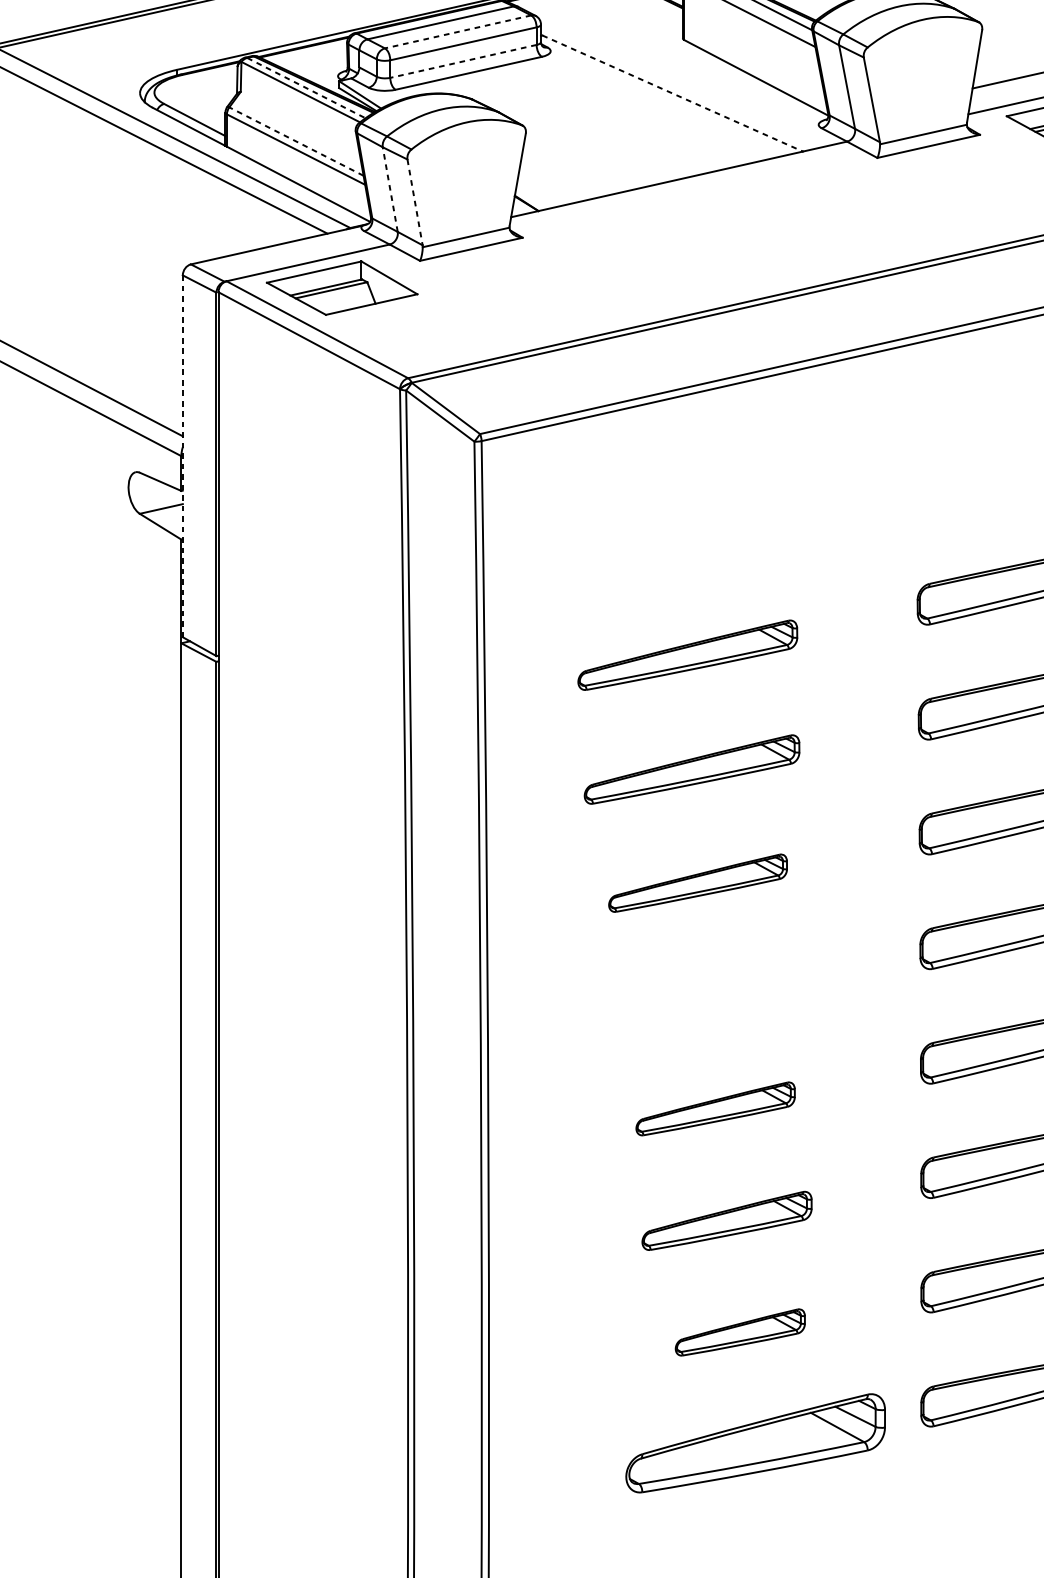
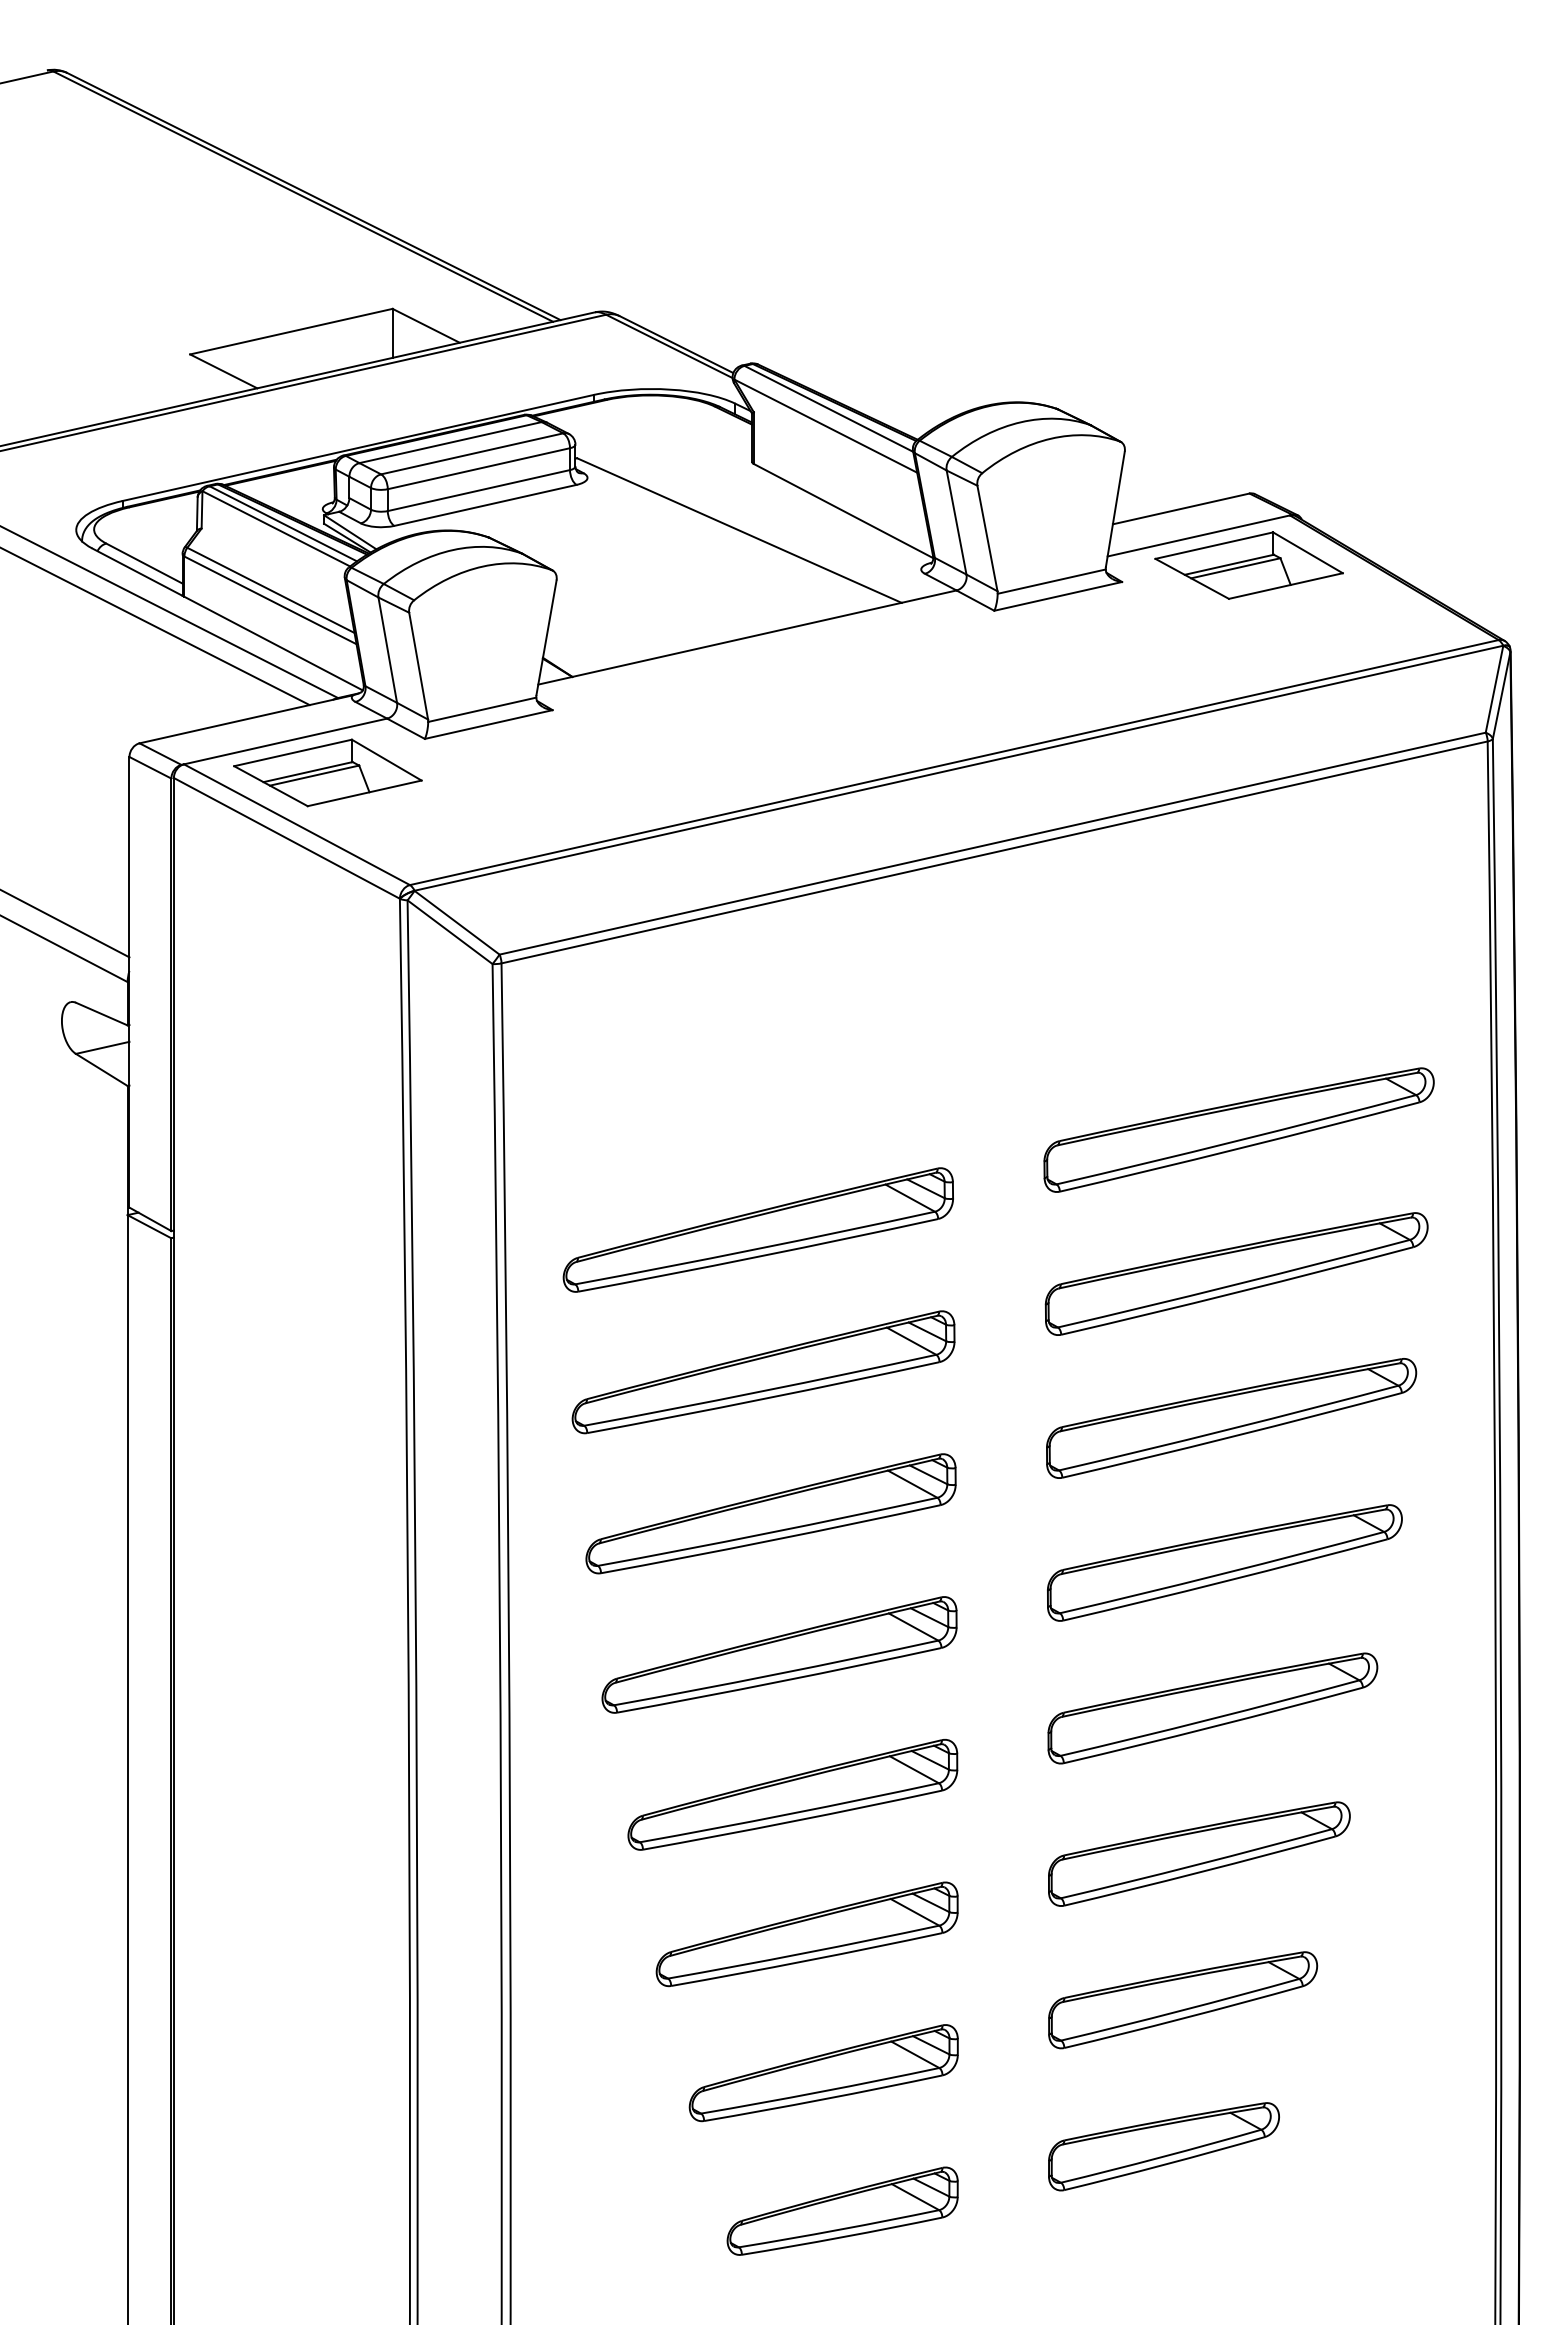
line: (457, 31) -> (471, 453), dashed -> solid
line: (463, 61) -> (478, 490), dashed -> solid
line: (306, 87) -> (283, 523), dashed -> solid
line: (672, 93) -> (739, 530), dashed -> solid
line: (296, 141) -> (270, 590), dashed -> solid
line: (390, 189) -> (387, 649), dashed -> solid
line: (414, 202) -> (418, 666), dashed -> solid
line: (182, 455) -> (129, 981), dashed -> solid
part: (687, 654) -> (757, 1229), size x1.43
part: (692, 769) -> (763, 1372), size x1.43
part: (697, 882) -> (770, 1513), size x1.67
part: (704, 996) -> (779, 1654), added
part: (715, 1108) -> (792, 1794), size x1.67
part: (726, 1221) -> (806, 1934), size x1.43
part: (740, 1332) -> (823, 2073), size x1.67
part: (755, 1442) -> (842, 2210), size x0.71

